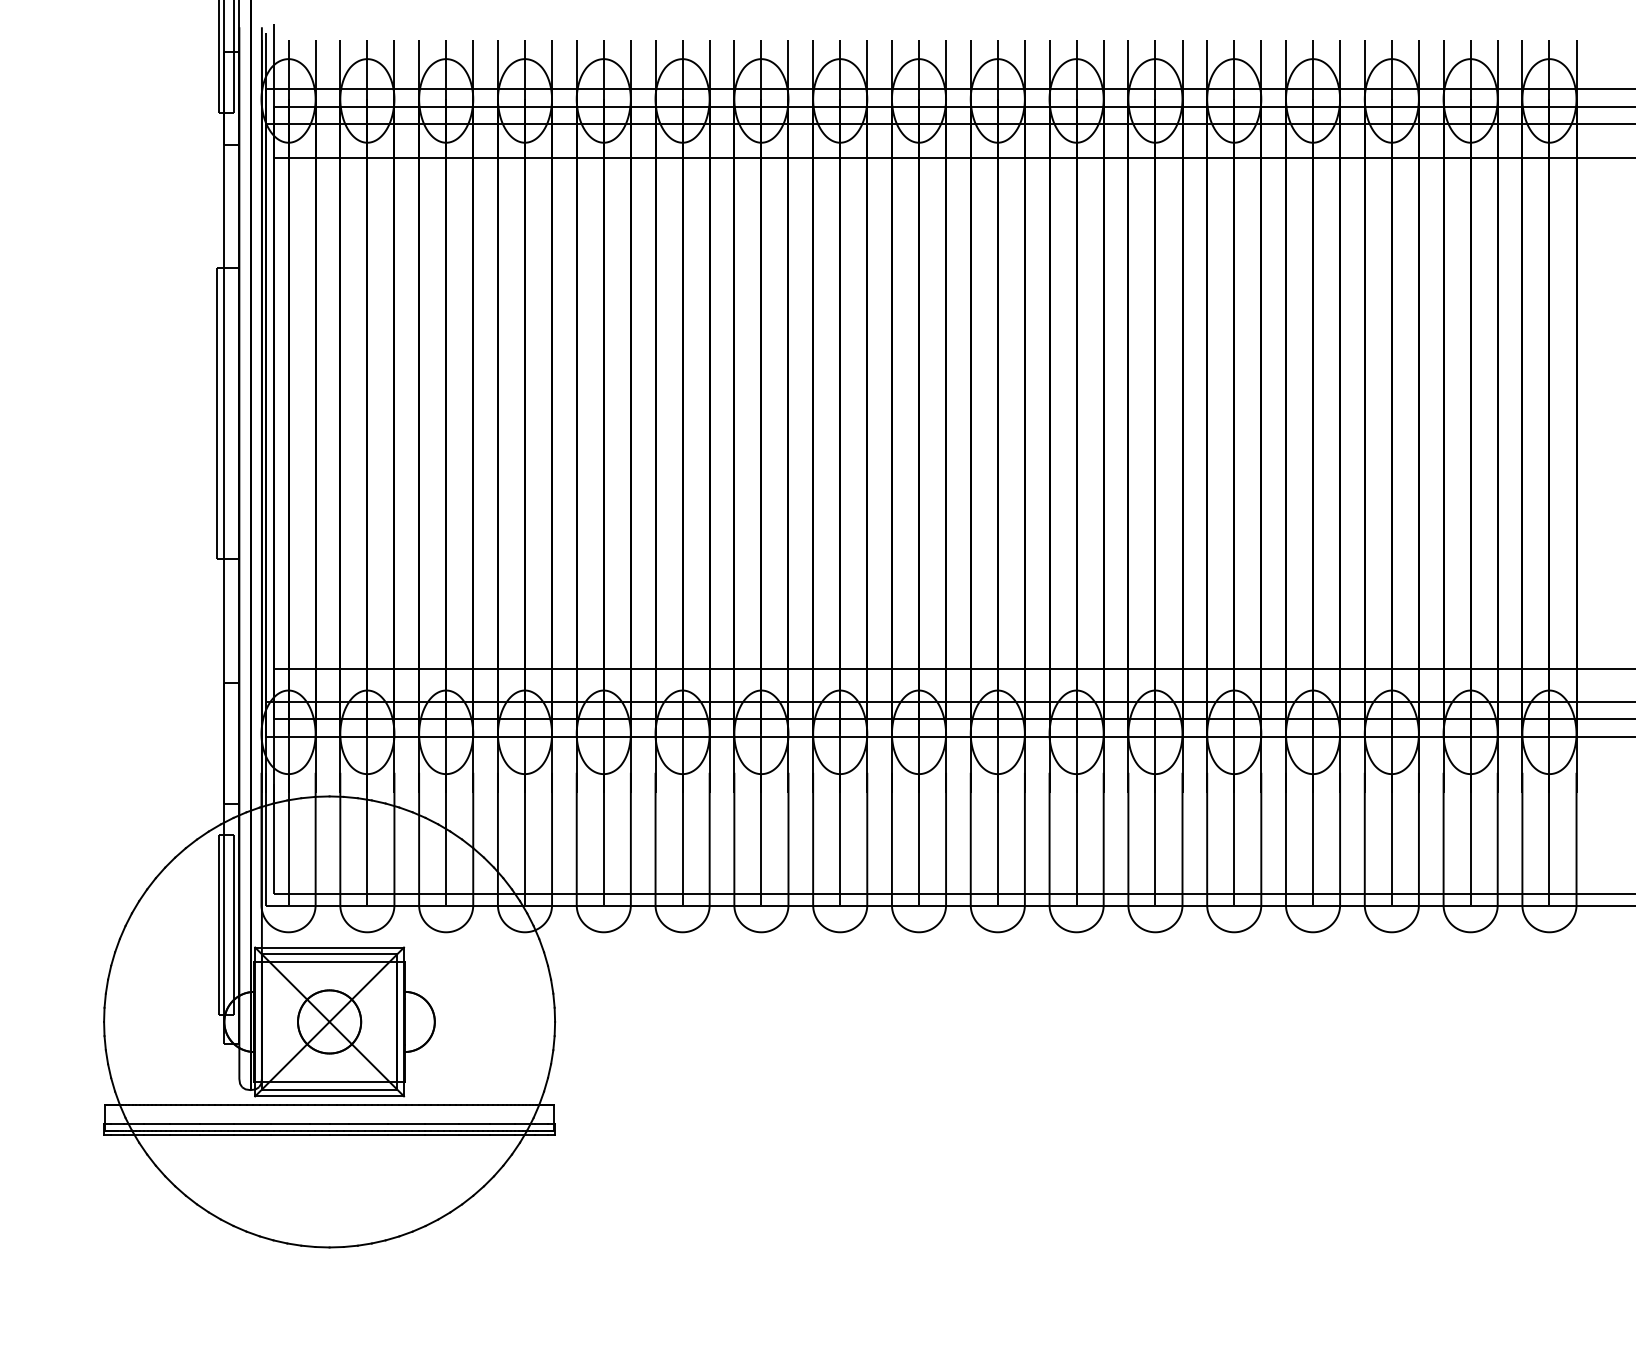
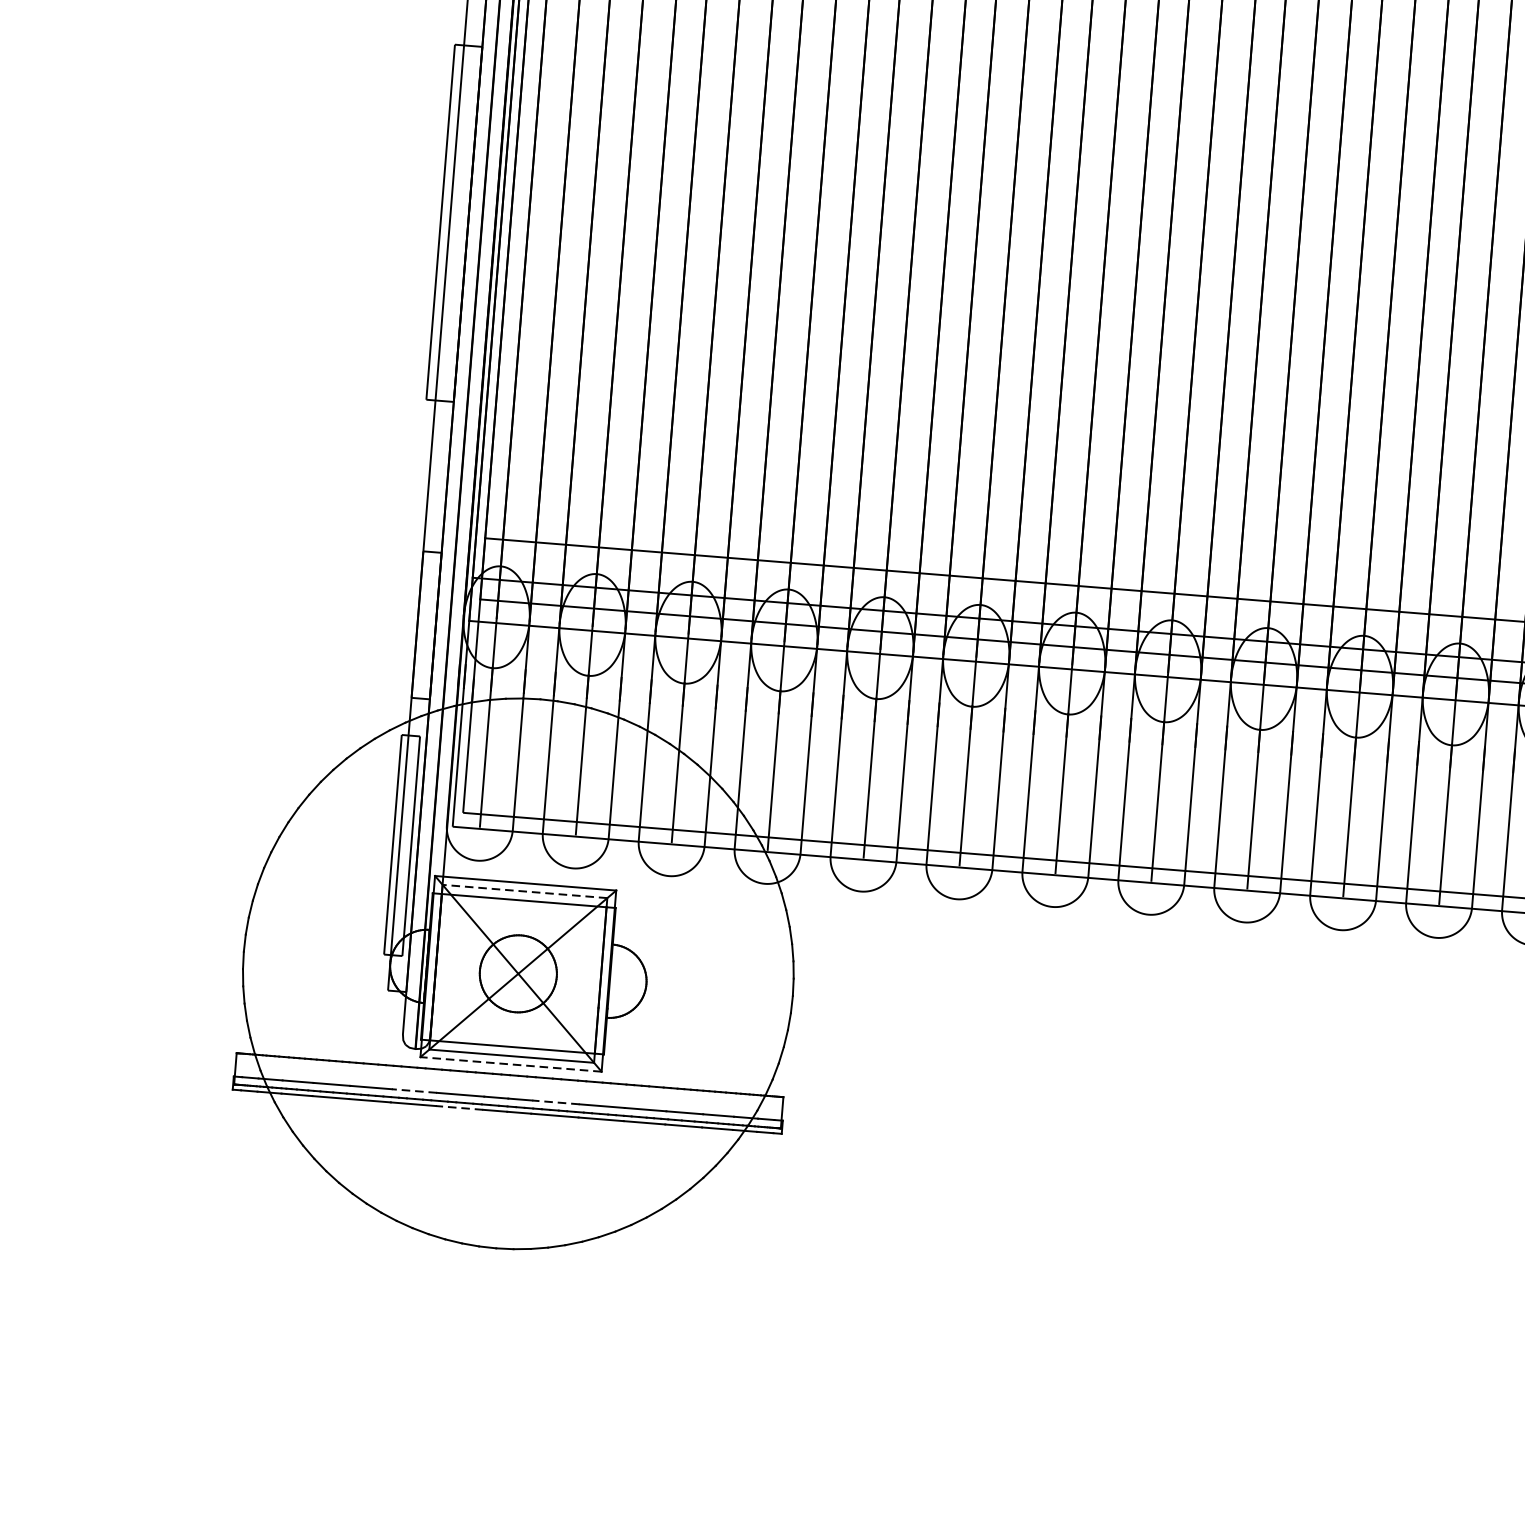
line: (329, 954) -> (524, 891), solid -> dashed
line: (329, 1096) -> (510, 1064), solid -> dashed
line: (252, 1124) -> (414, 1091), solid -> dashed
line: (368, 1124) -> (555, 1102), solid -> dashed
line: (289, 1135) -> (458, 1108), solid -> dashed

